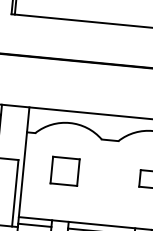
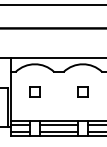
part: (64, 170) -> (34, 91), size x0.62

